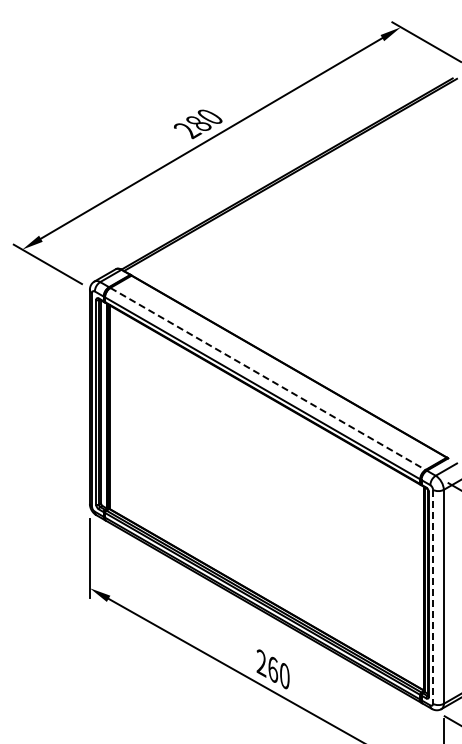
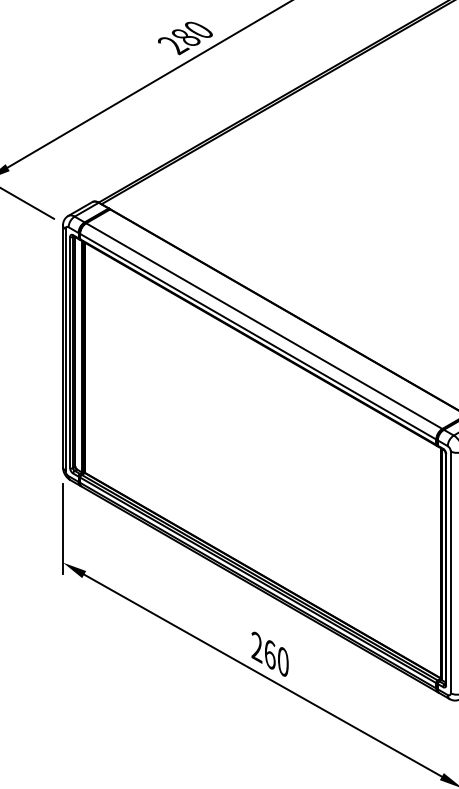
line: (267, 378) -> (263, 325), dashed -> solid
line: (433, 596) -> (451, 571), dashed -> solid

